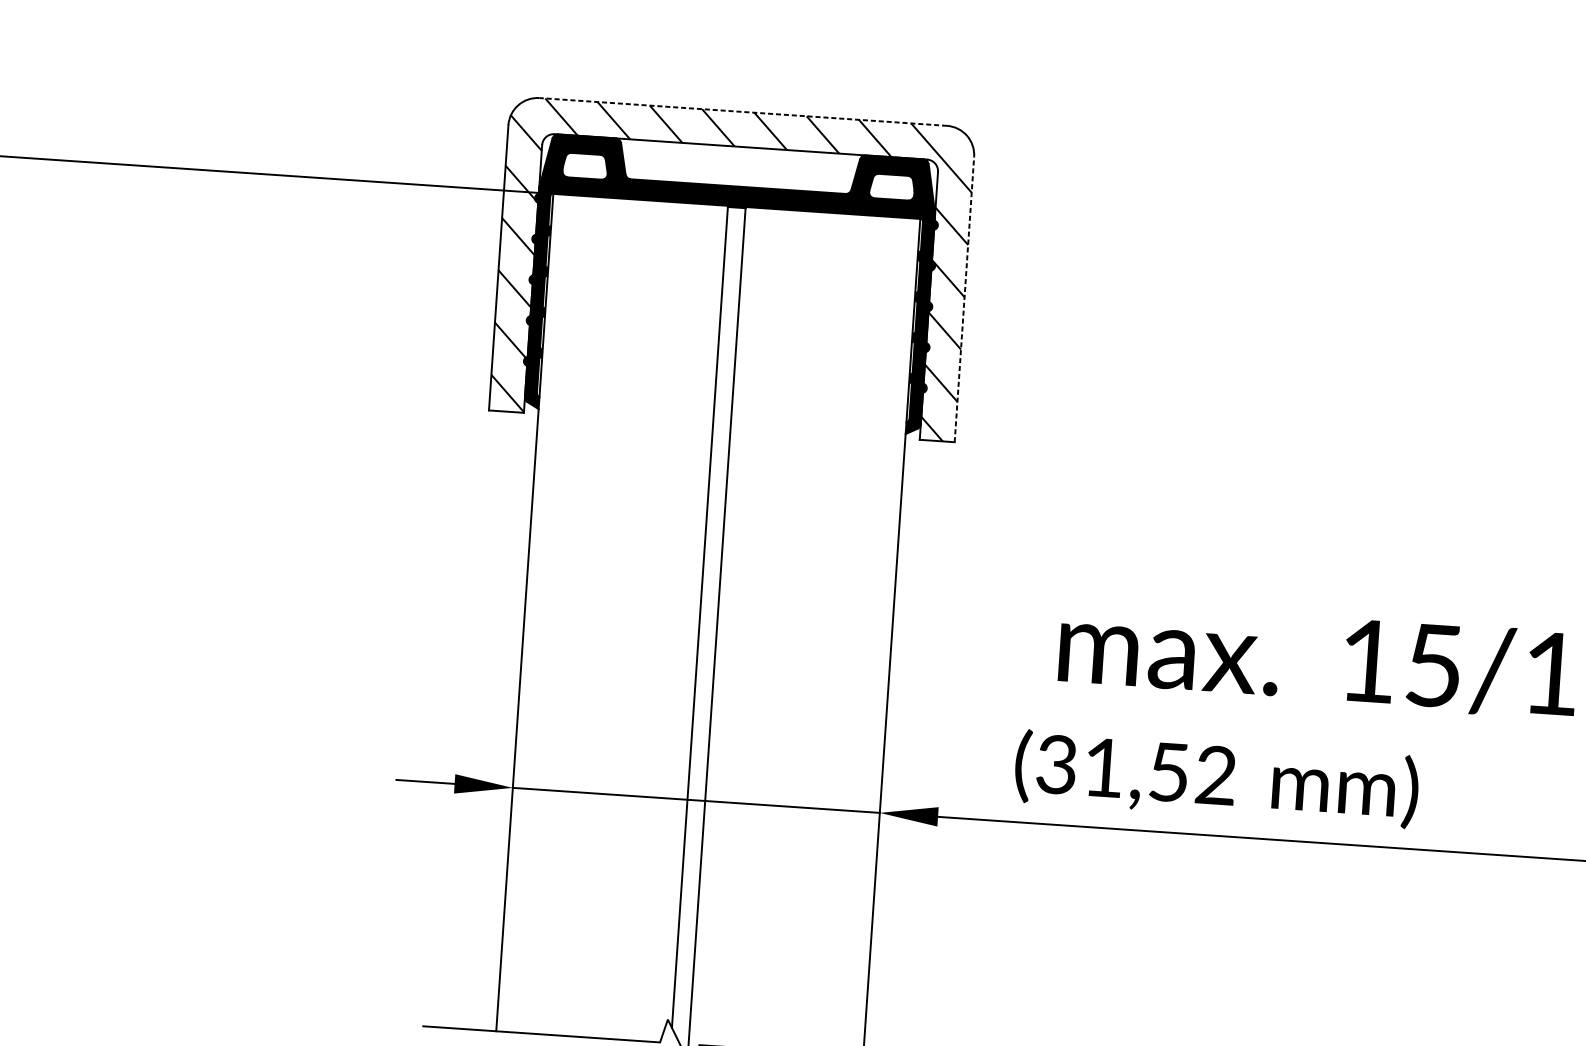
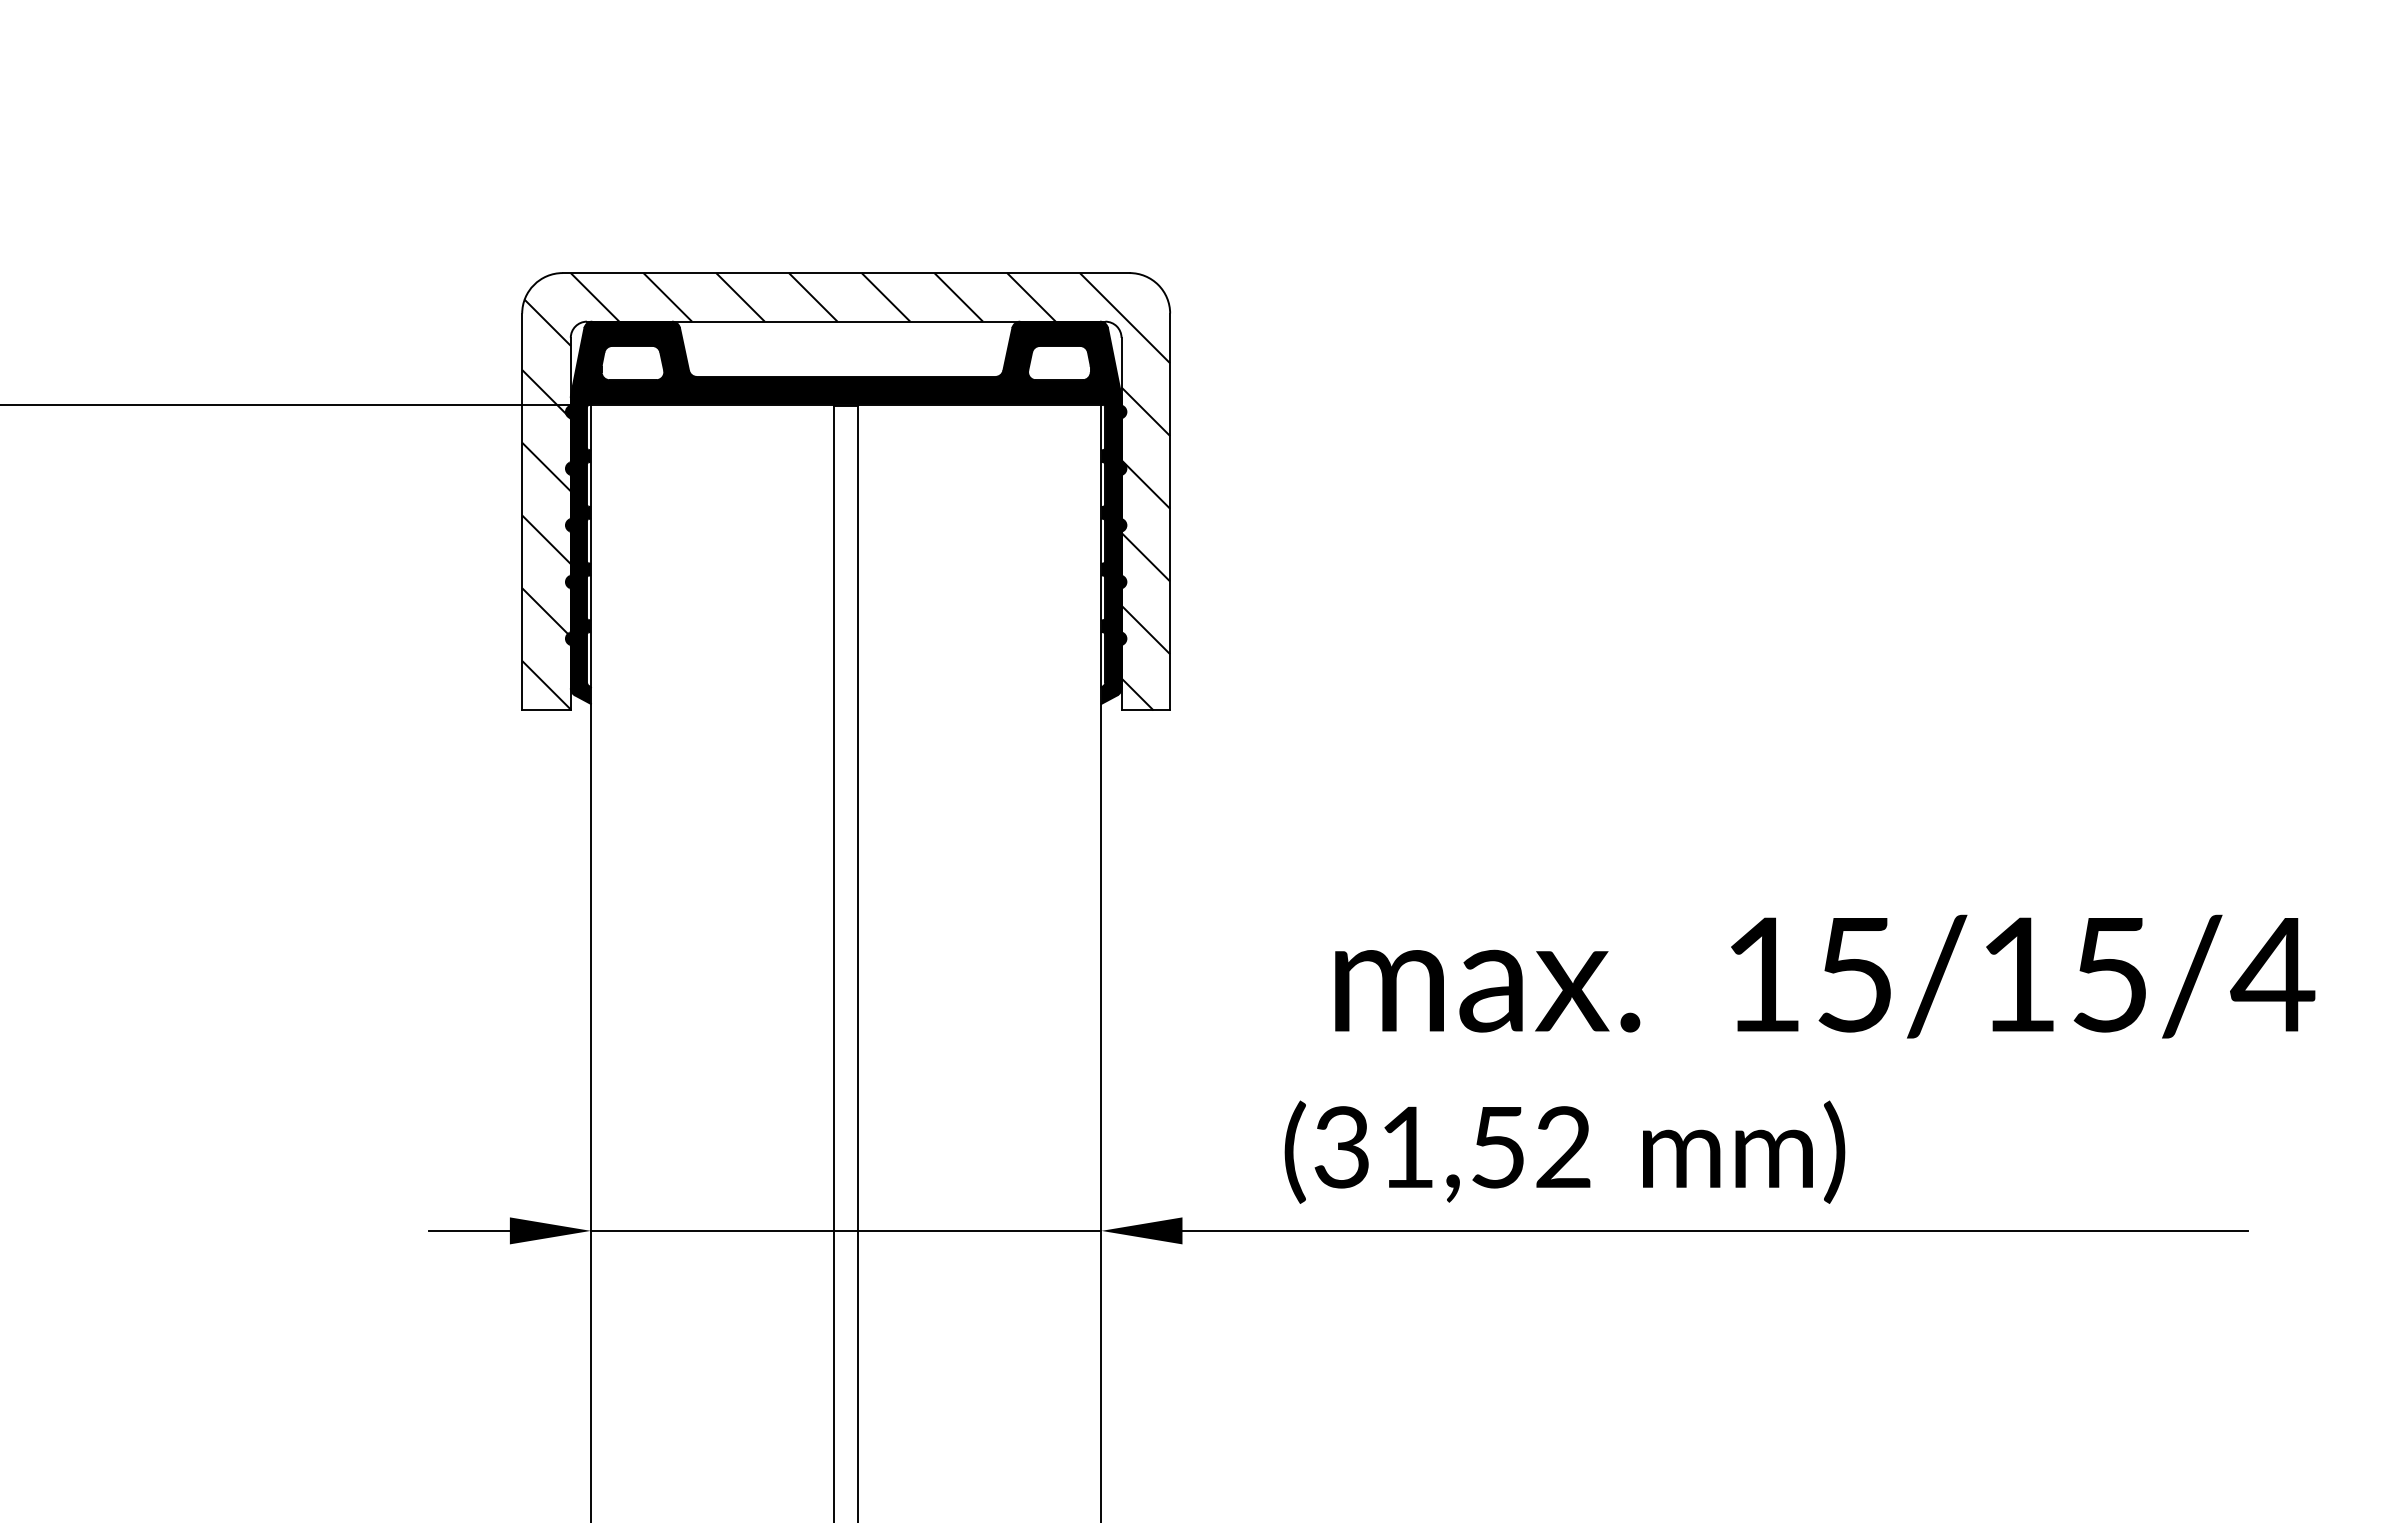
line: (742, 112) -> (845, 273), dashed -> solid
line: (964, 299) -> (1170, 511), dashed -> solid

